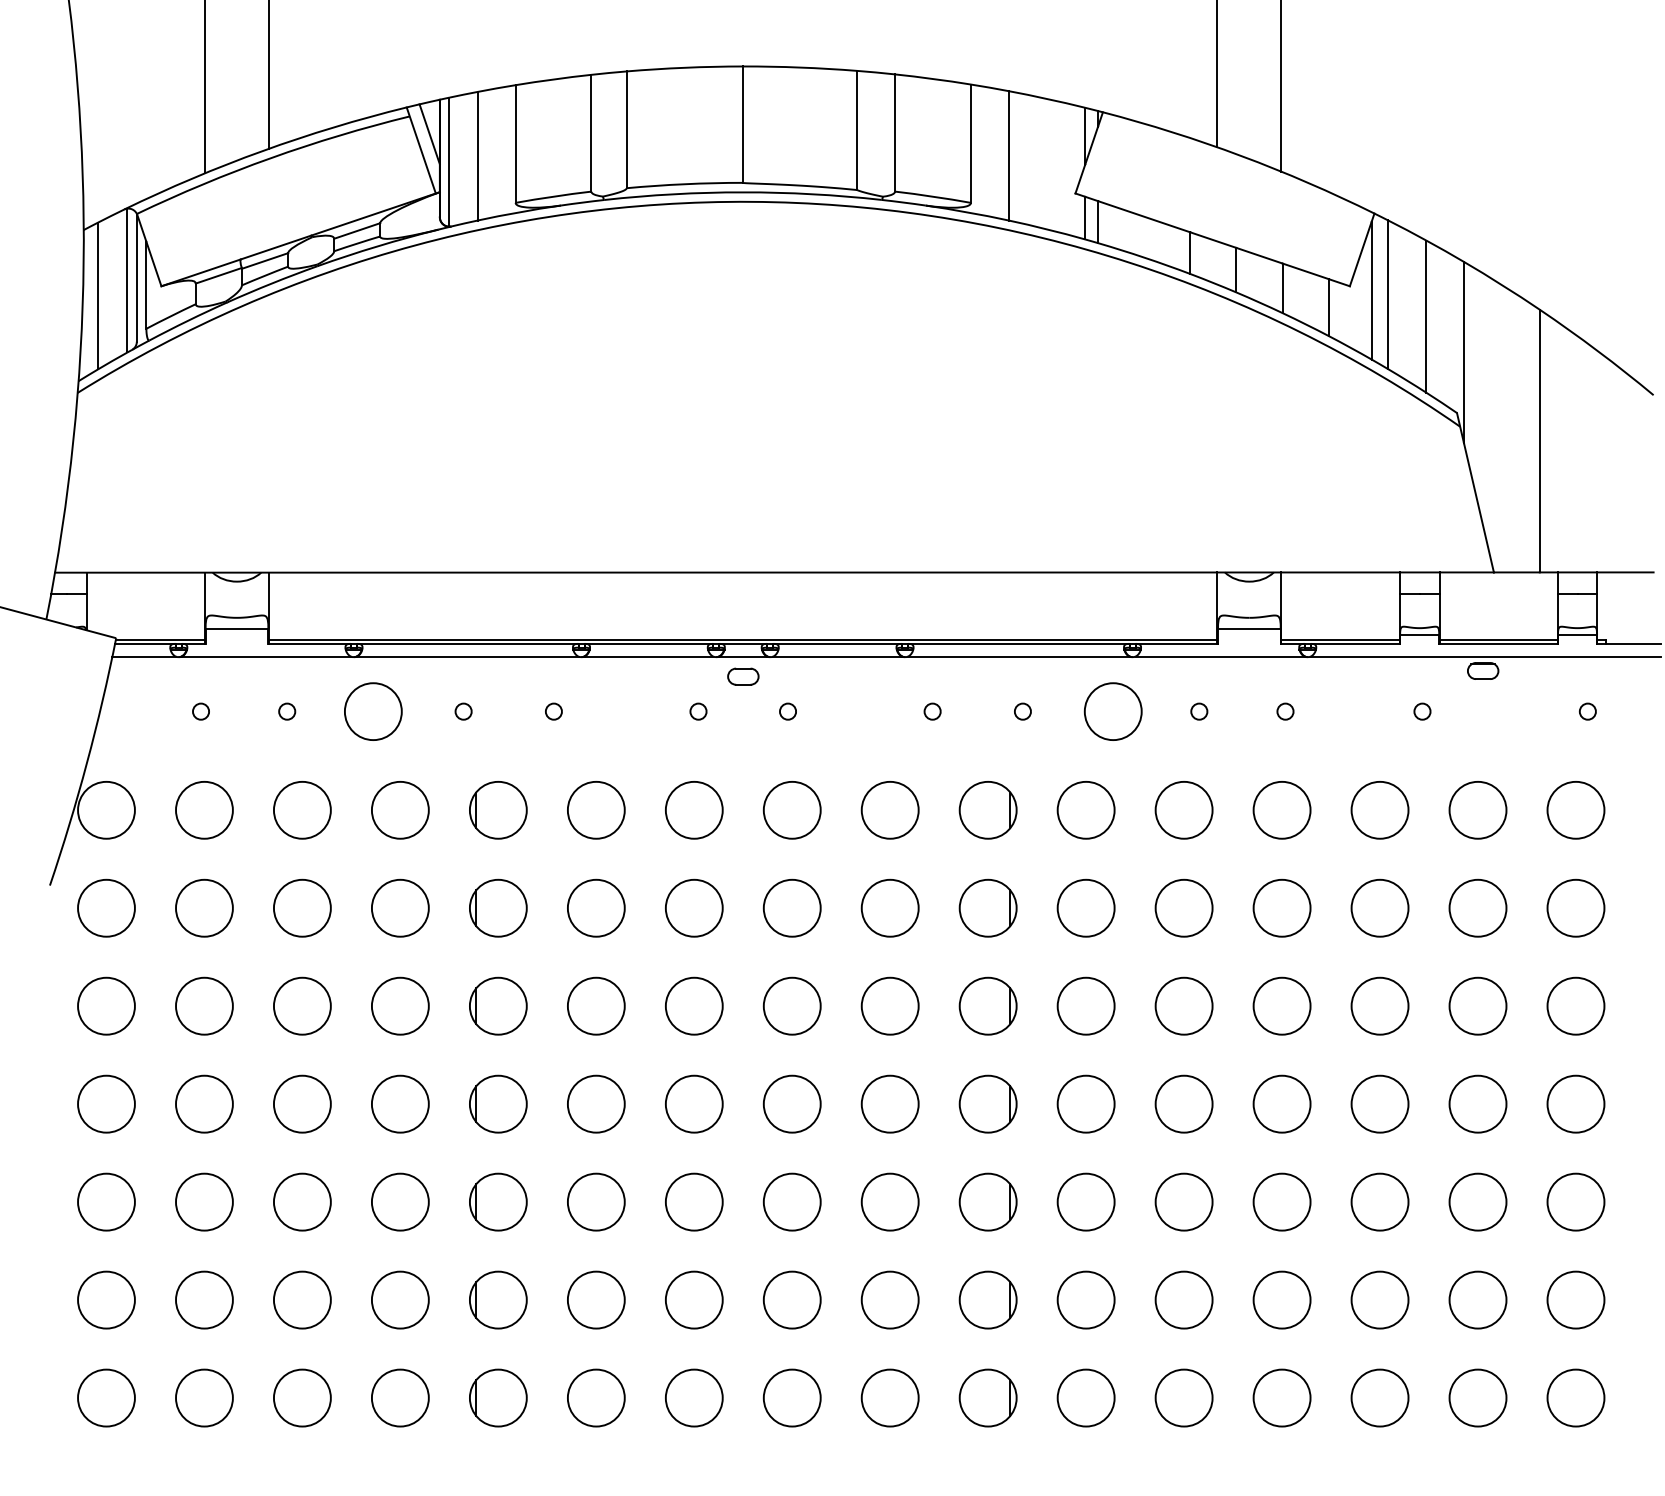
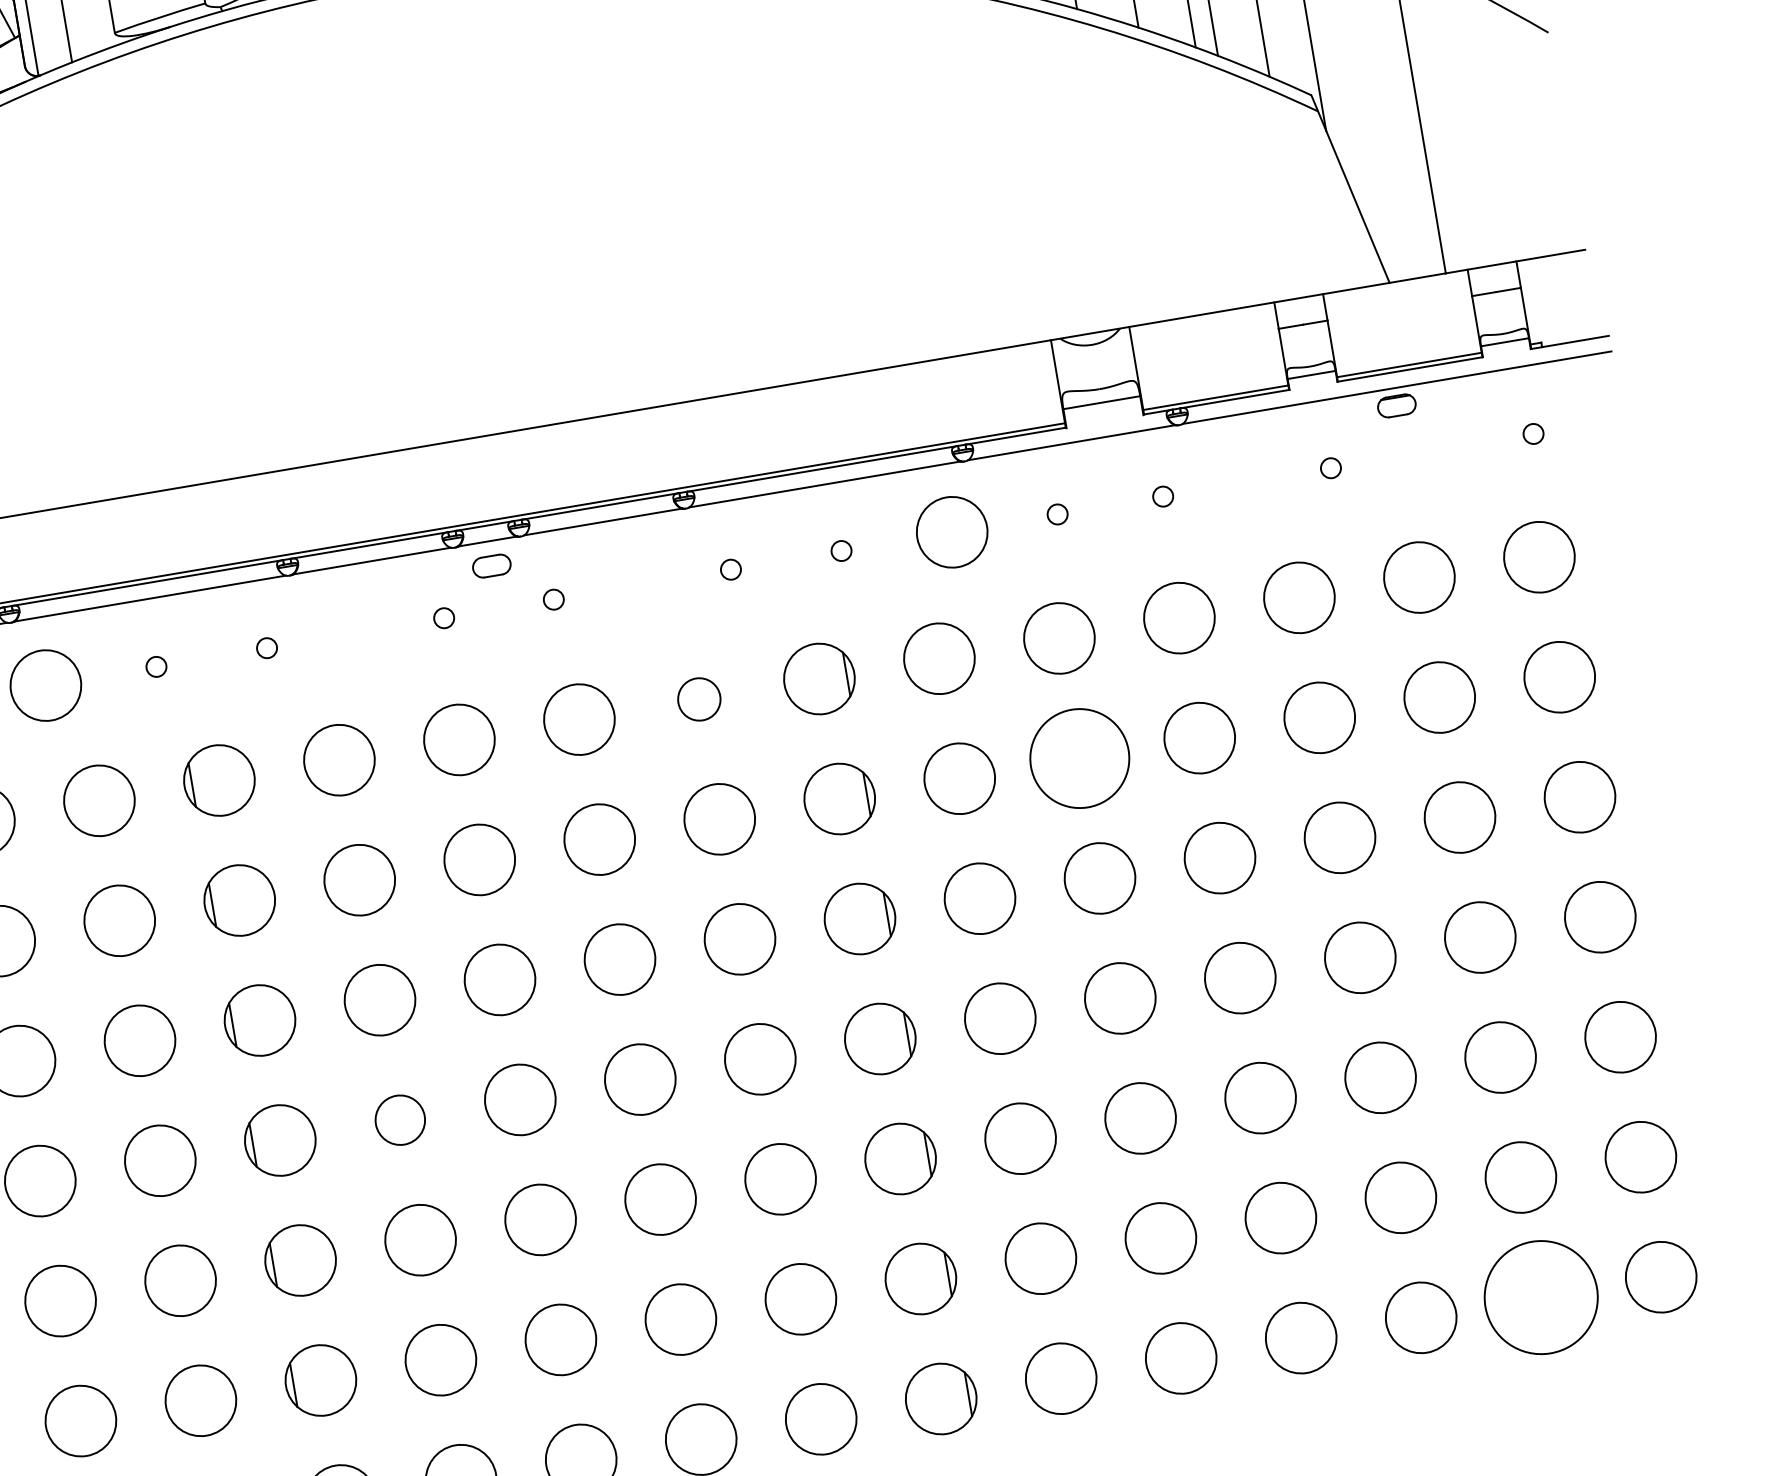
circle: (889, 810) -> (698, 699), size x0.6
circle: (1183, 907) -> (1078, 757), size x1.4
circle: (595, 1103) -> (399, 1119), size x0.7
circle: (1477, 1397) -> (1540, 1296), size x1.6

